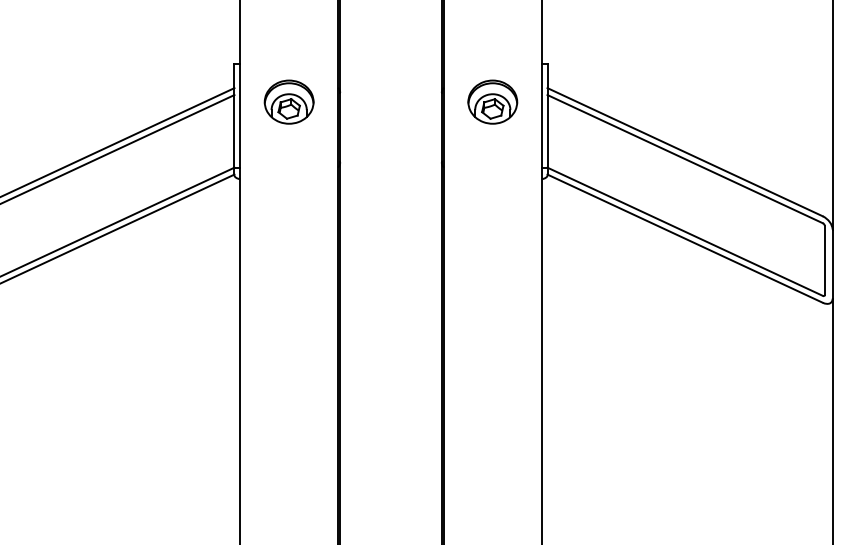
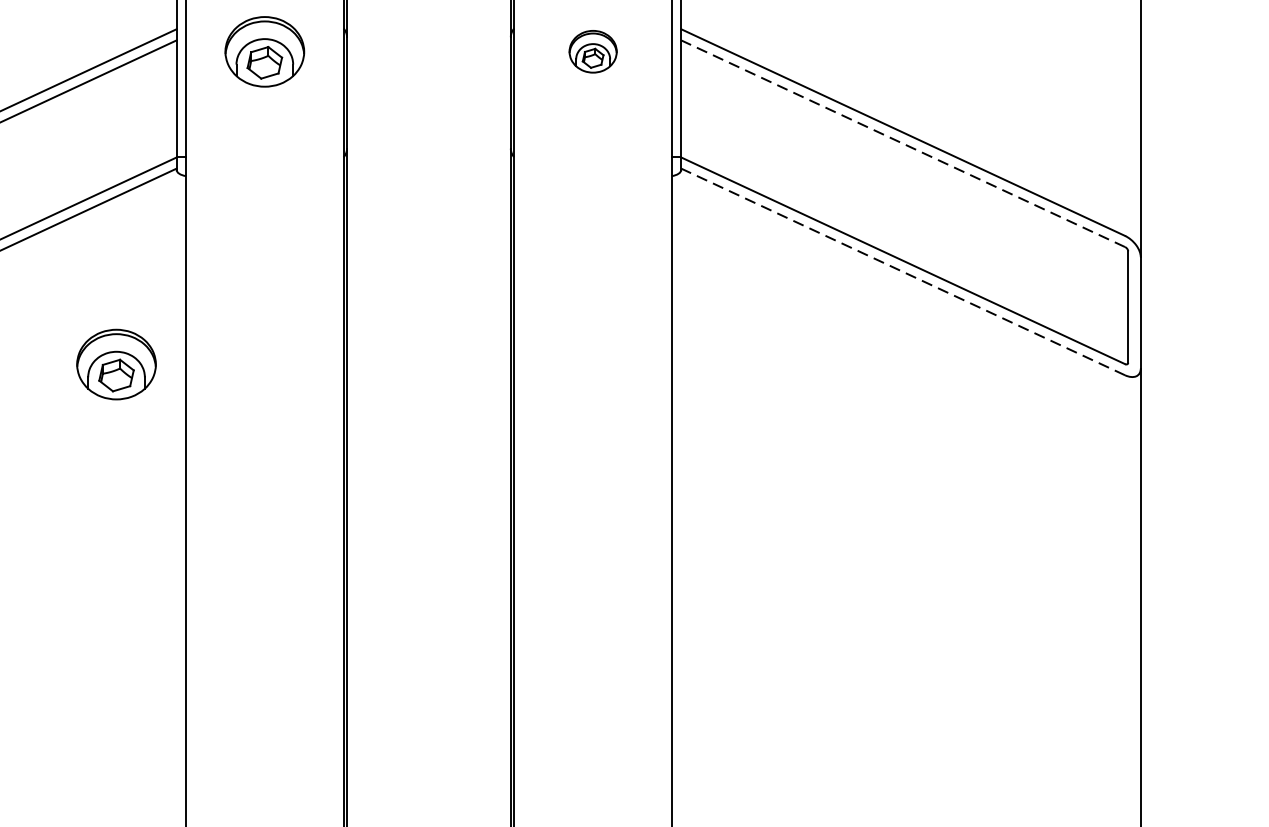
part: (492, 101) -> (592, 50), size x0.6
line: (685, 159) -> (903, 144), solid -> dashed
line: (685, 238) -> (903, 271), solid -> dashed
part: (196, 295) -> (115, 363), added

